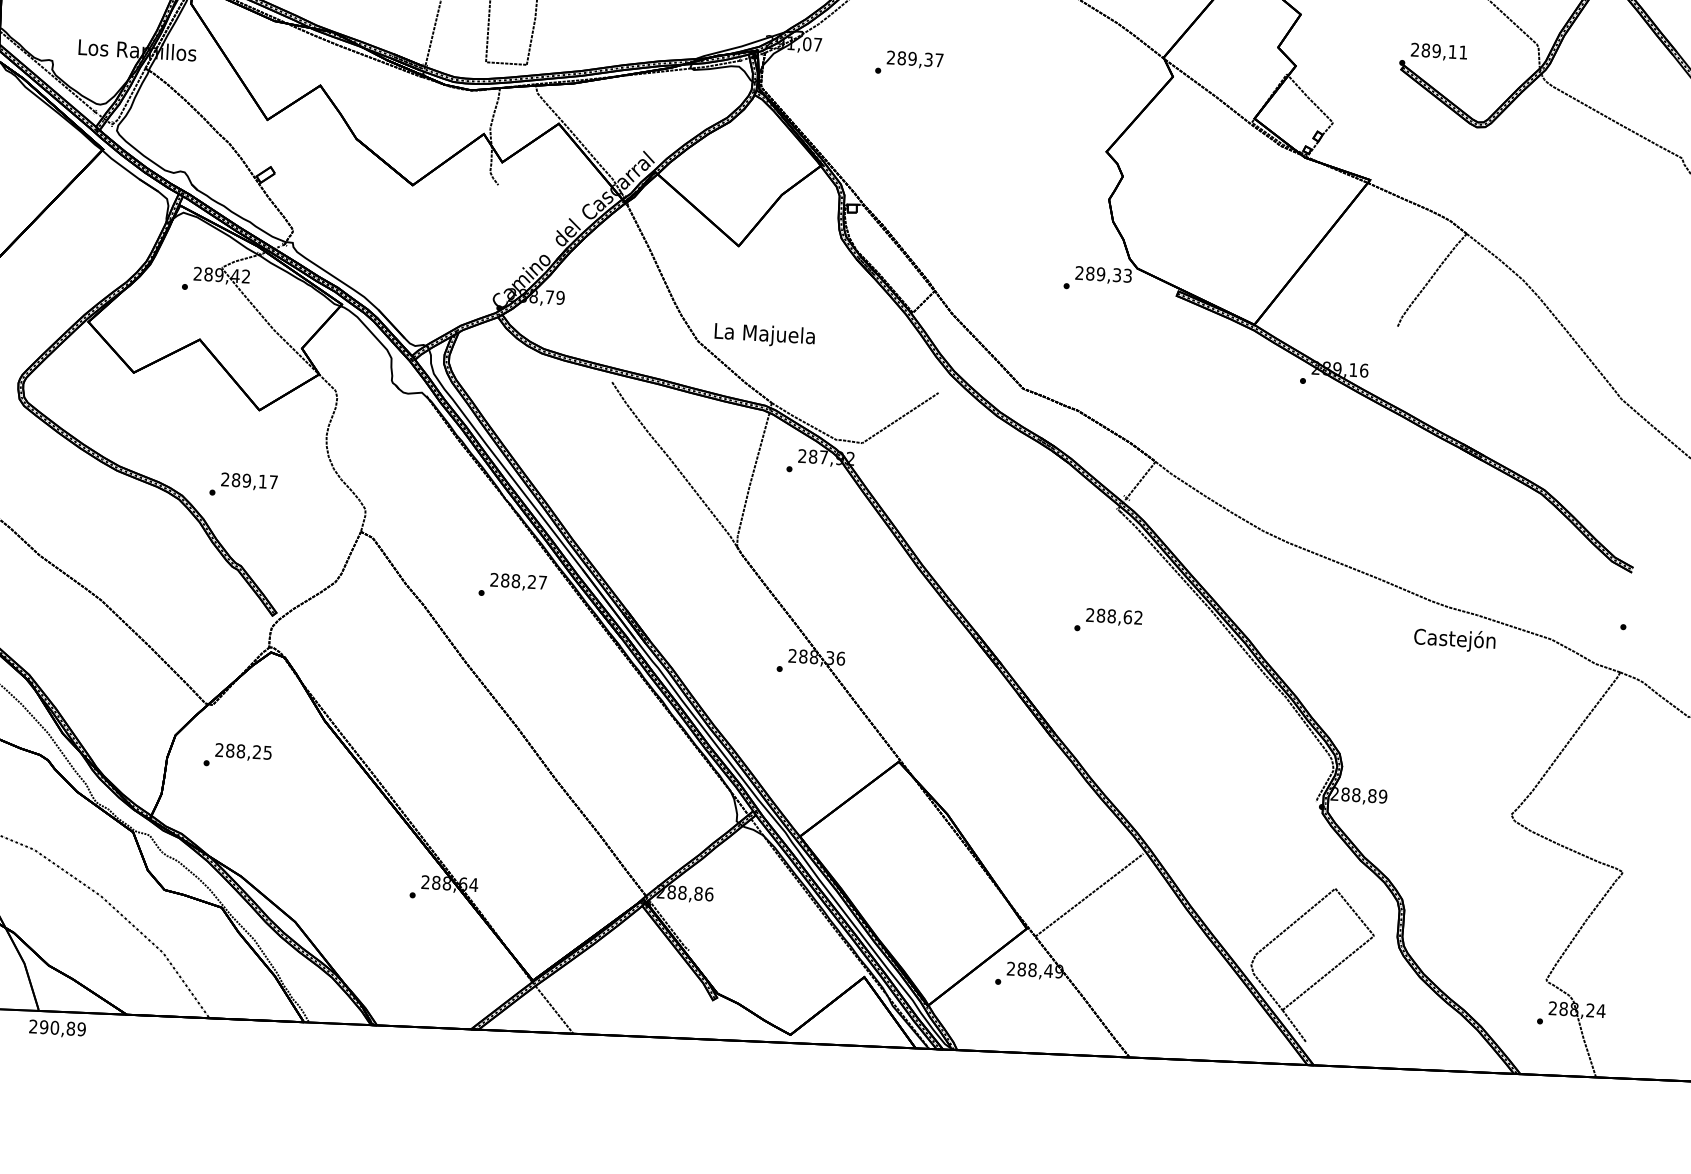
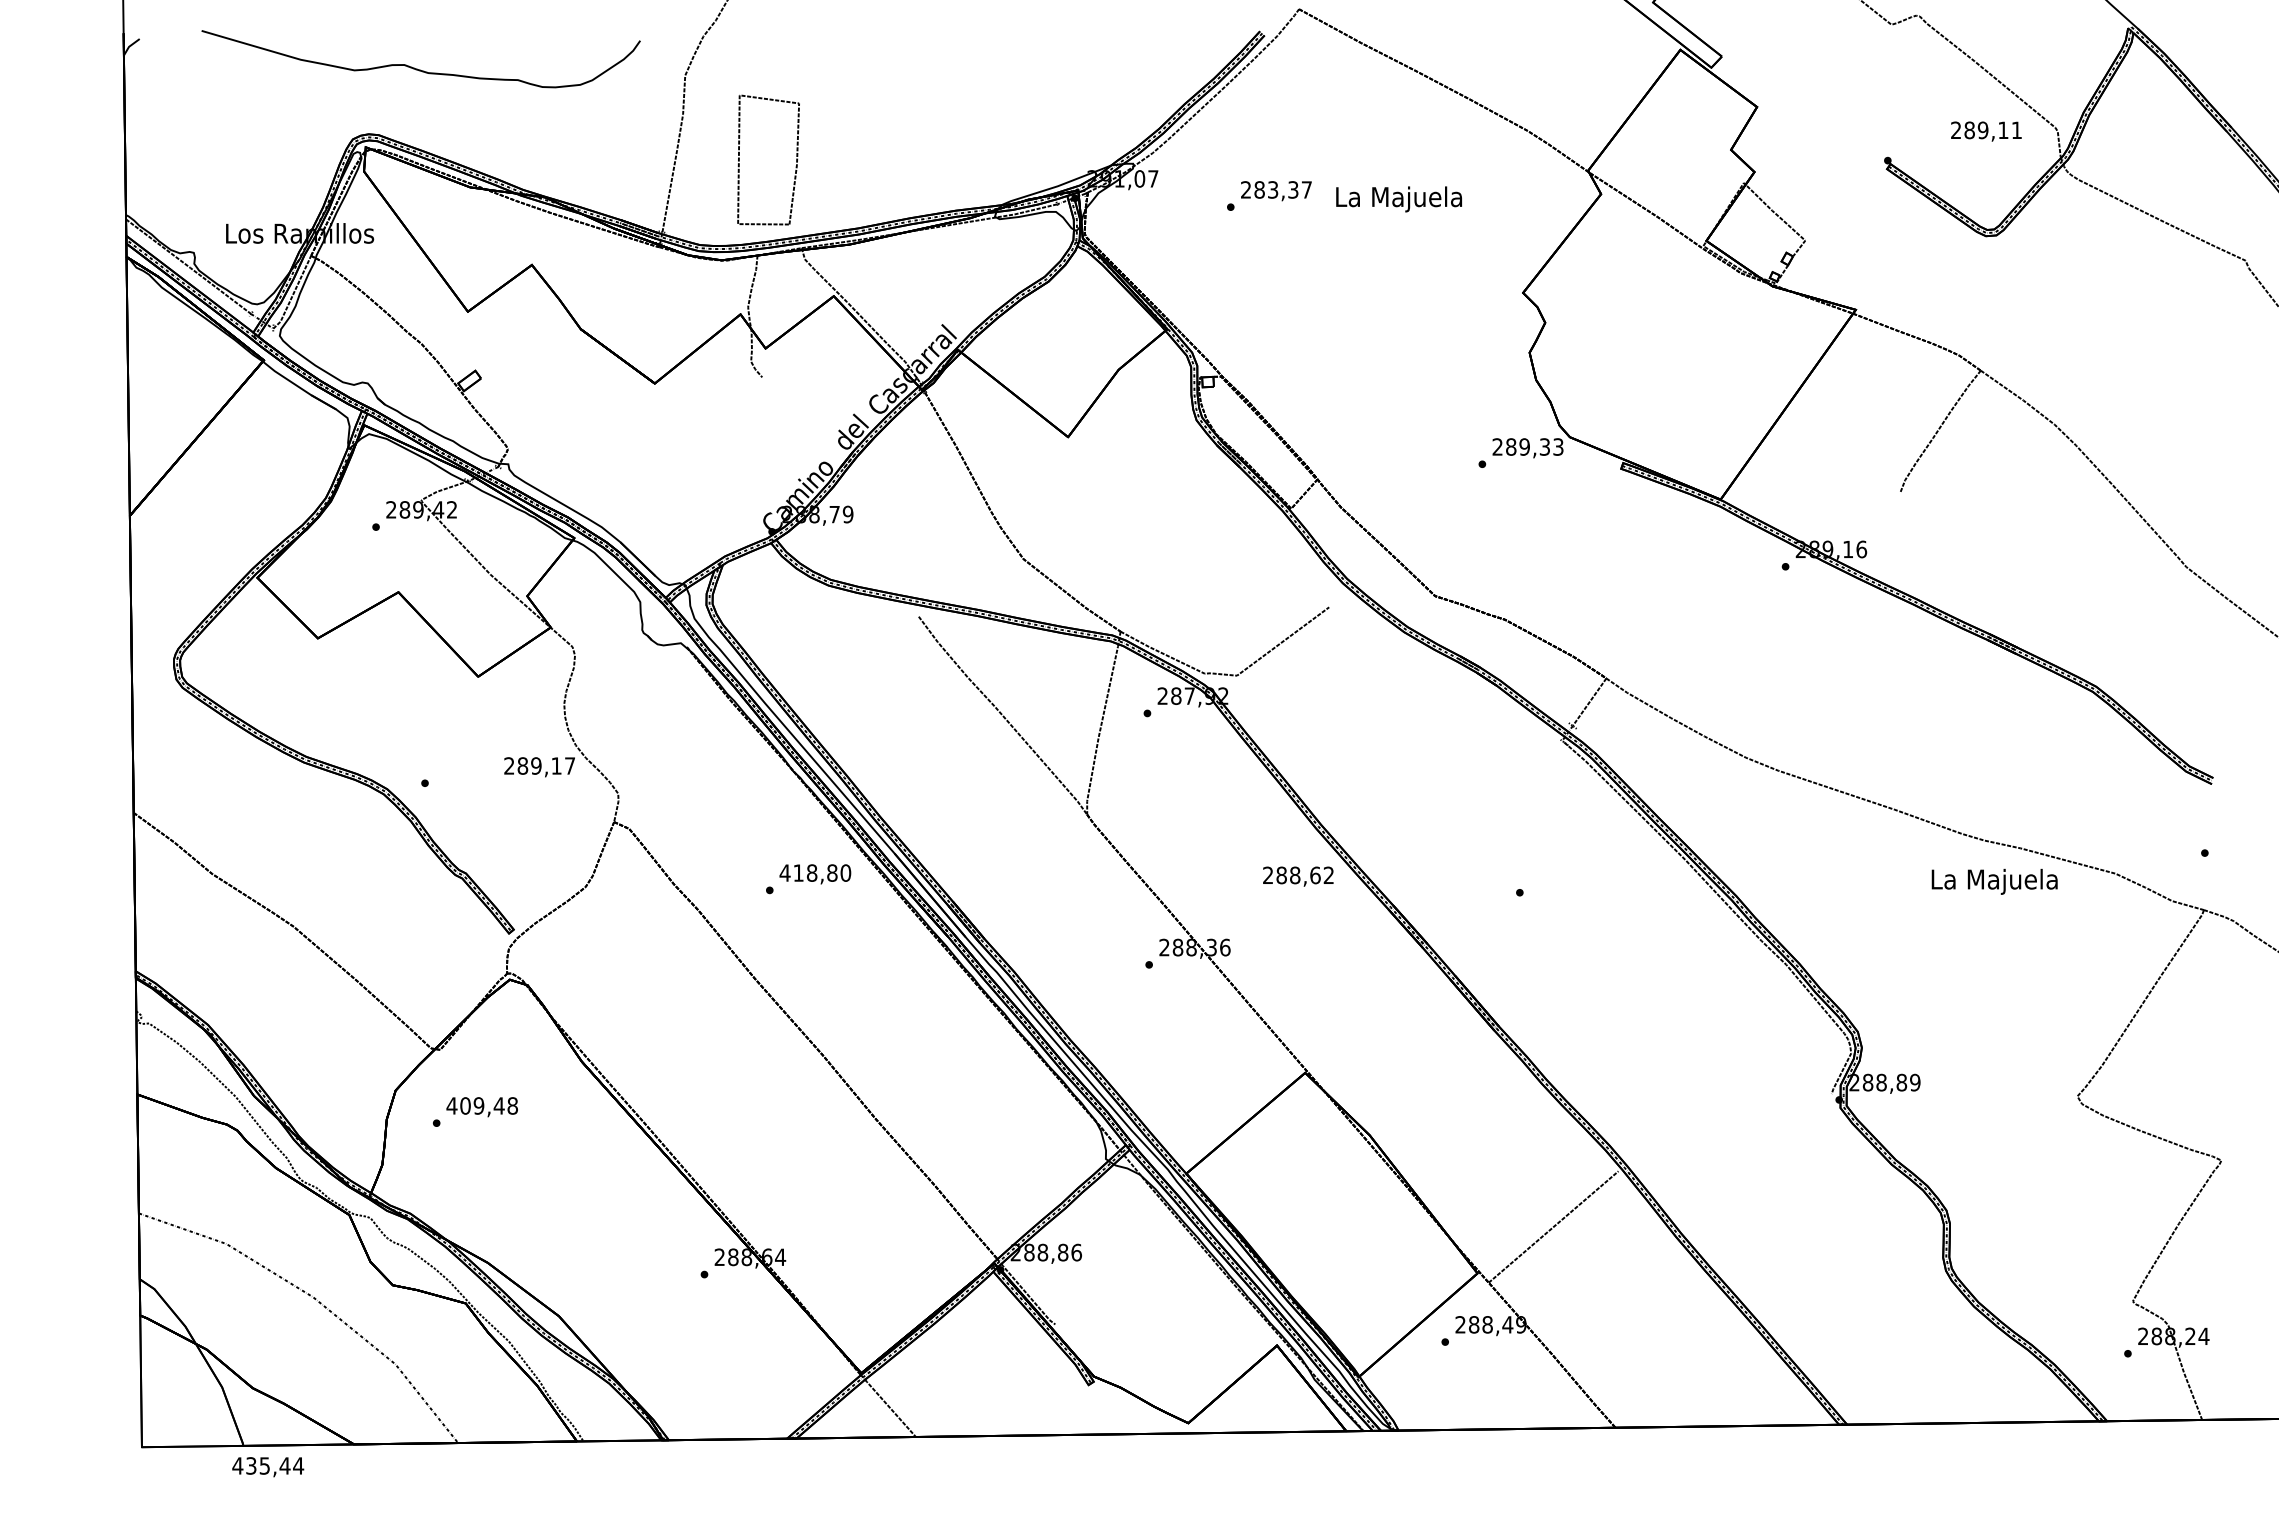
text: (1439, 52) -> (1986, 131), moved
text: (912, 58) -> (1272, 189), 289,37 -> 283,37
text: (764, 335) -> (1398, 199), moved
text: (249, 482) -> (539, 767), moved
text: (518, 580) -> (815, 872), 288,27 -> 418,80
text: (1114, 617) -> (1298, 876), moved
text: (1455, 639) -> (1994, 880), Castejón -> La Majuela
text: (243, 751) -> (481, 1105), 288,25 -> 409,48
part: (1323, 976) -> (1852, 1312), removed
text: (57, 1027) -> (268, 1465), 290,89 -> 435,44

